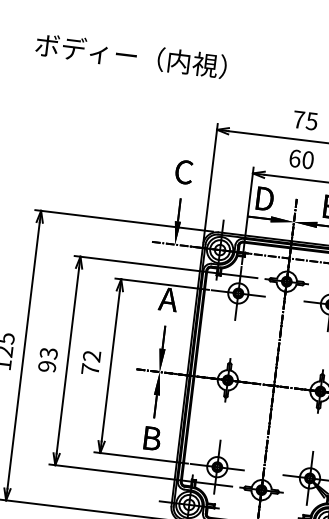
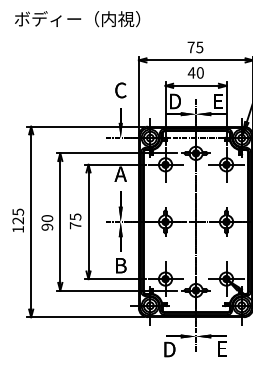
text: (294, 157) -> (191, 72), 60 -> 40
text: (49, 353) -> (47, 218), 93 -> 90
text: (91, 355) -> (75, 216), 72 -> 75

